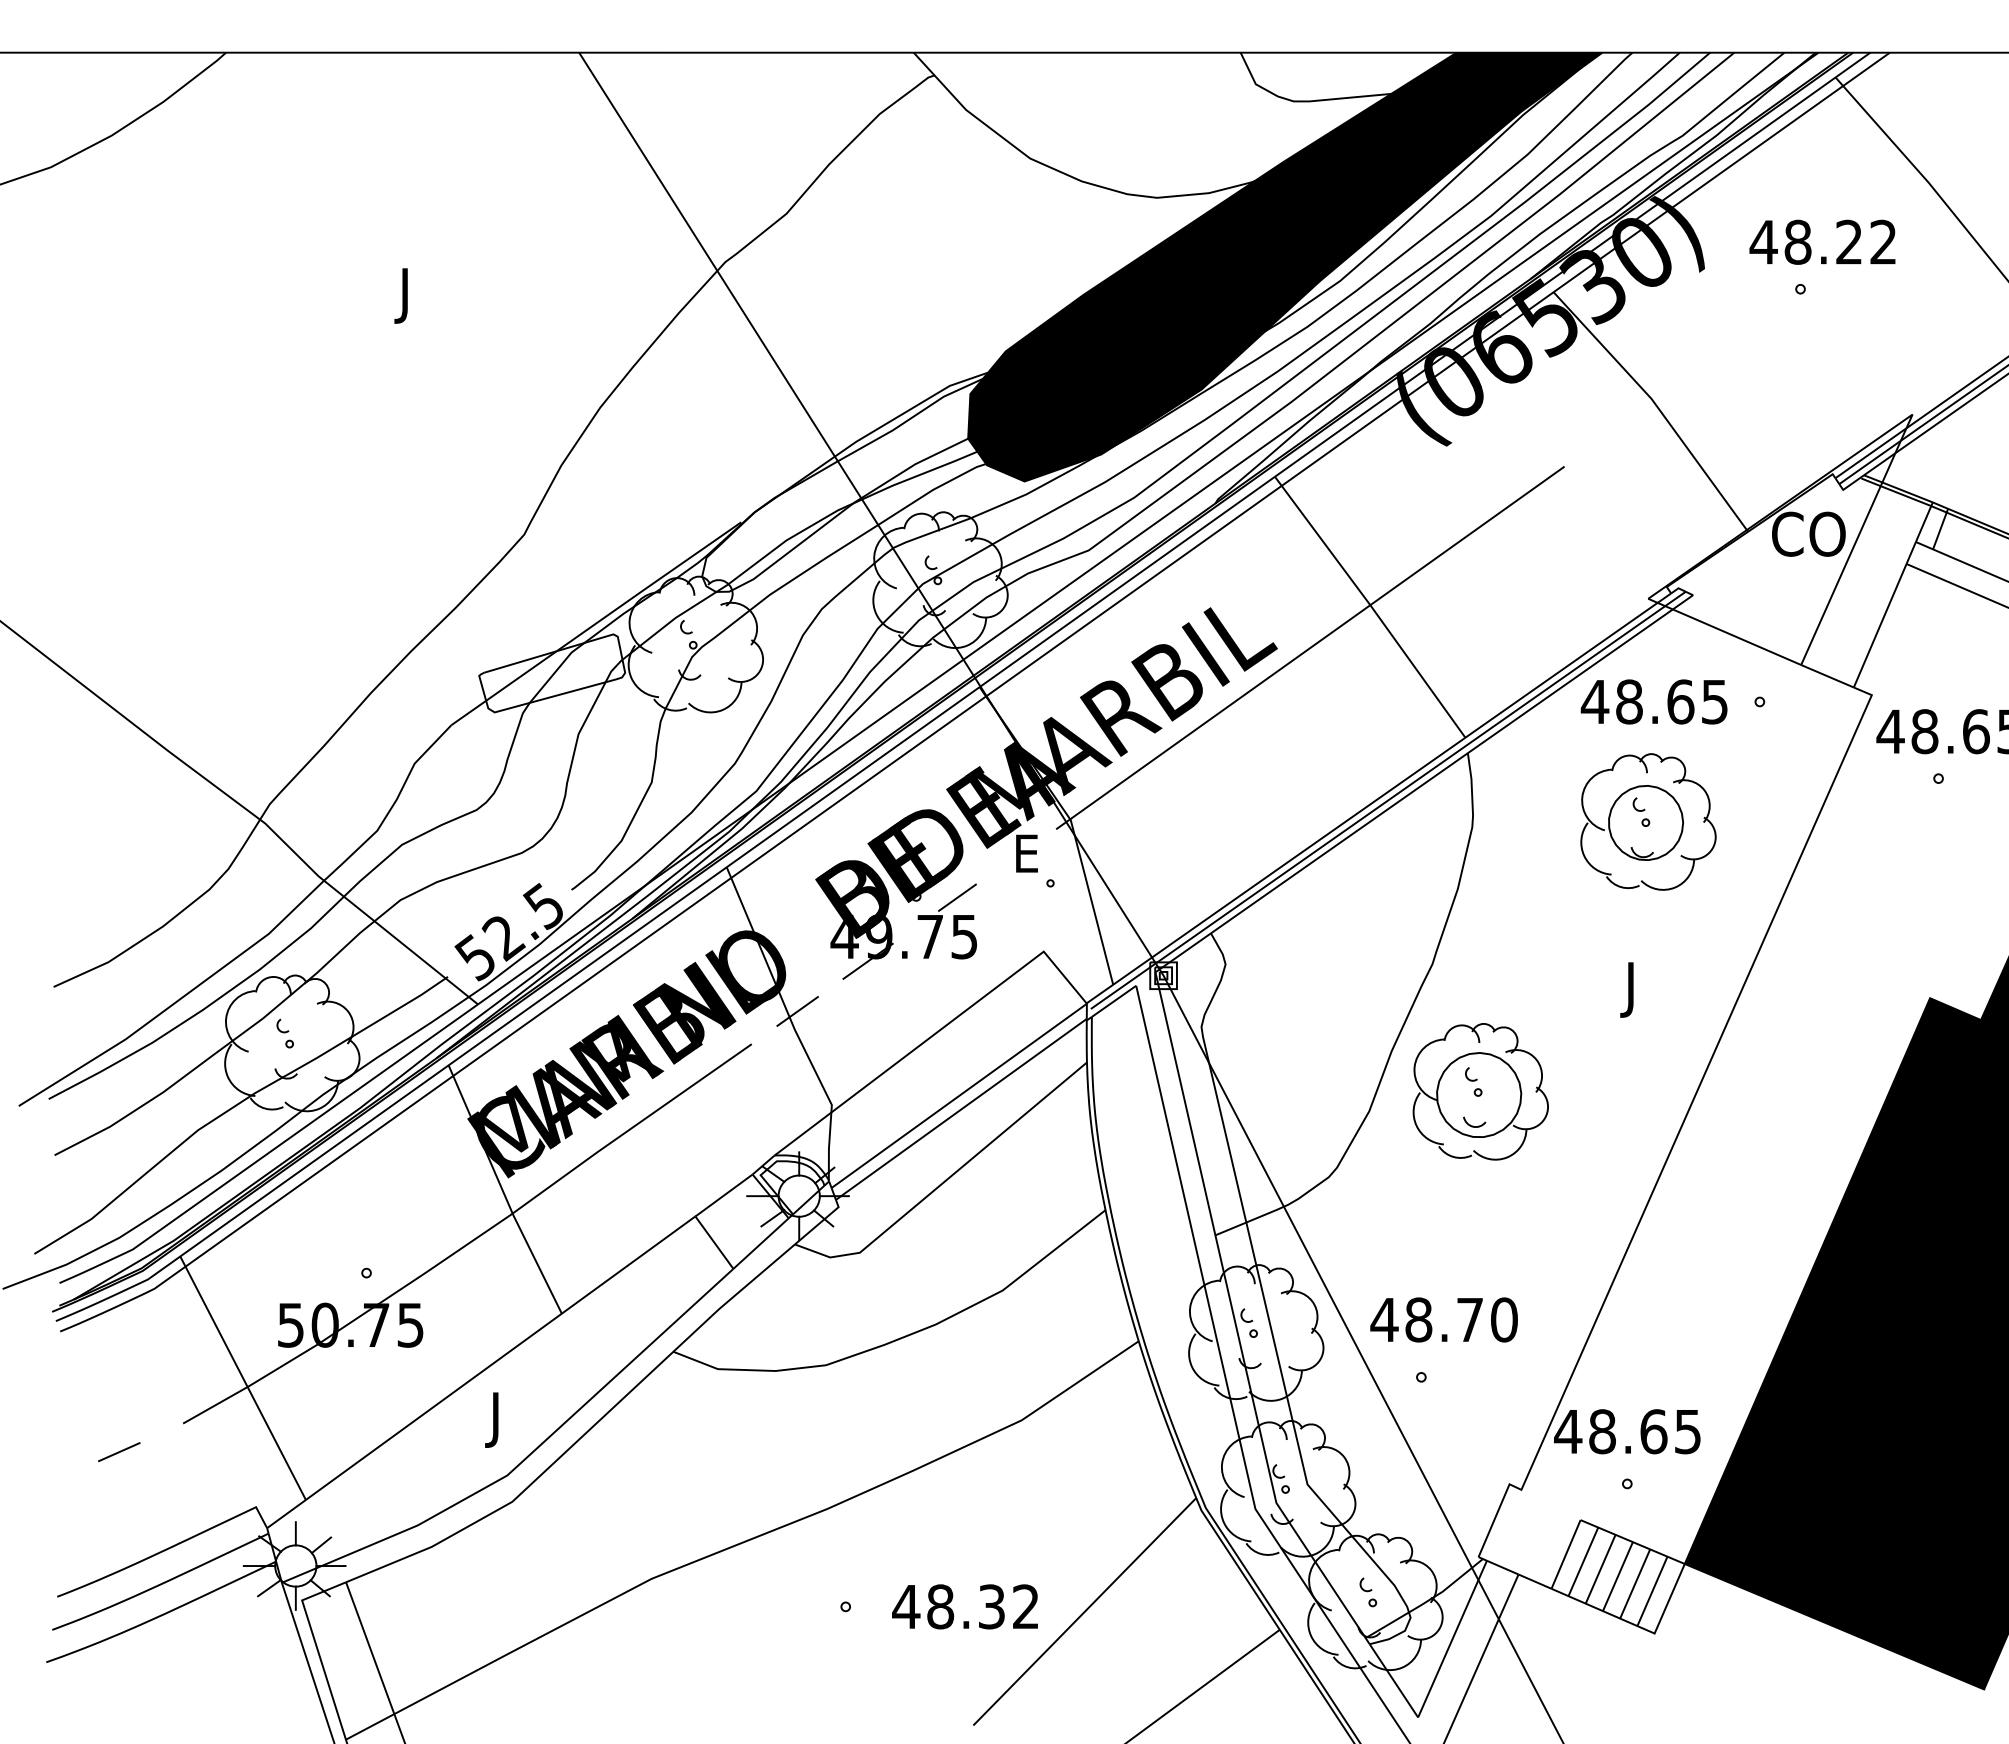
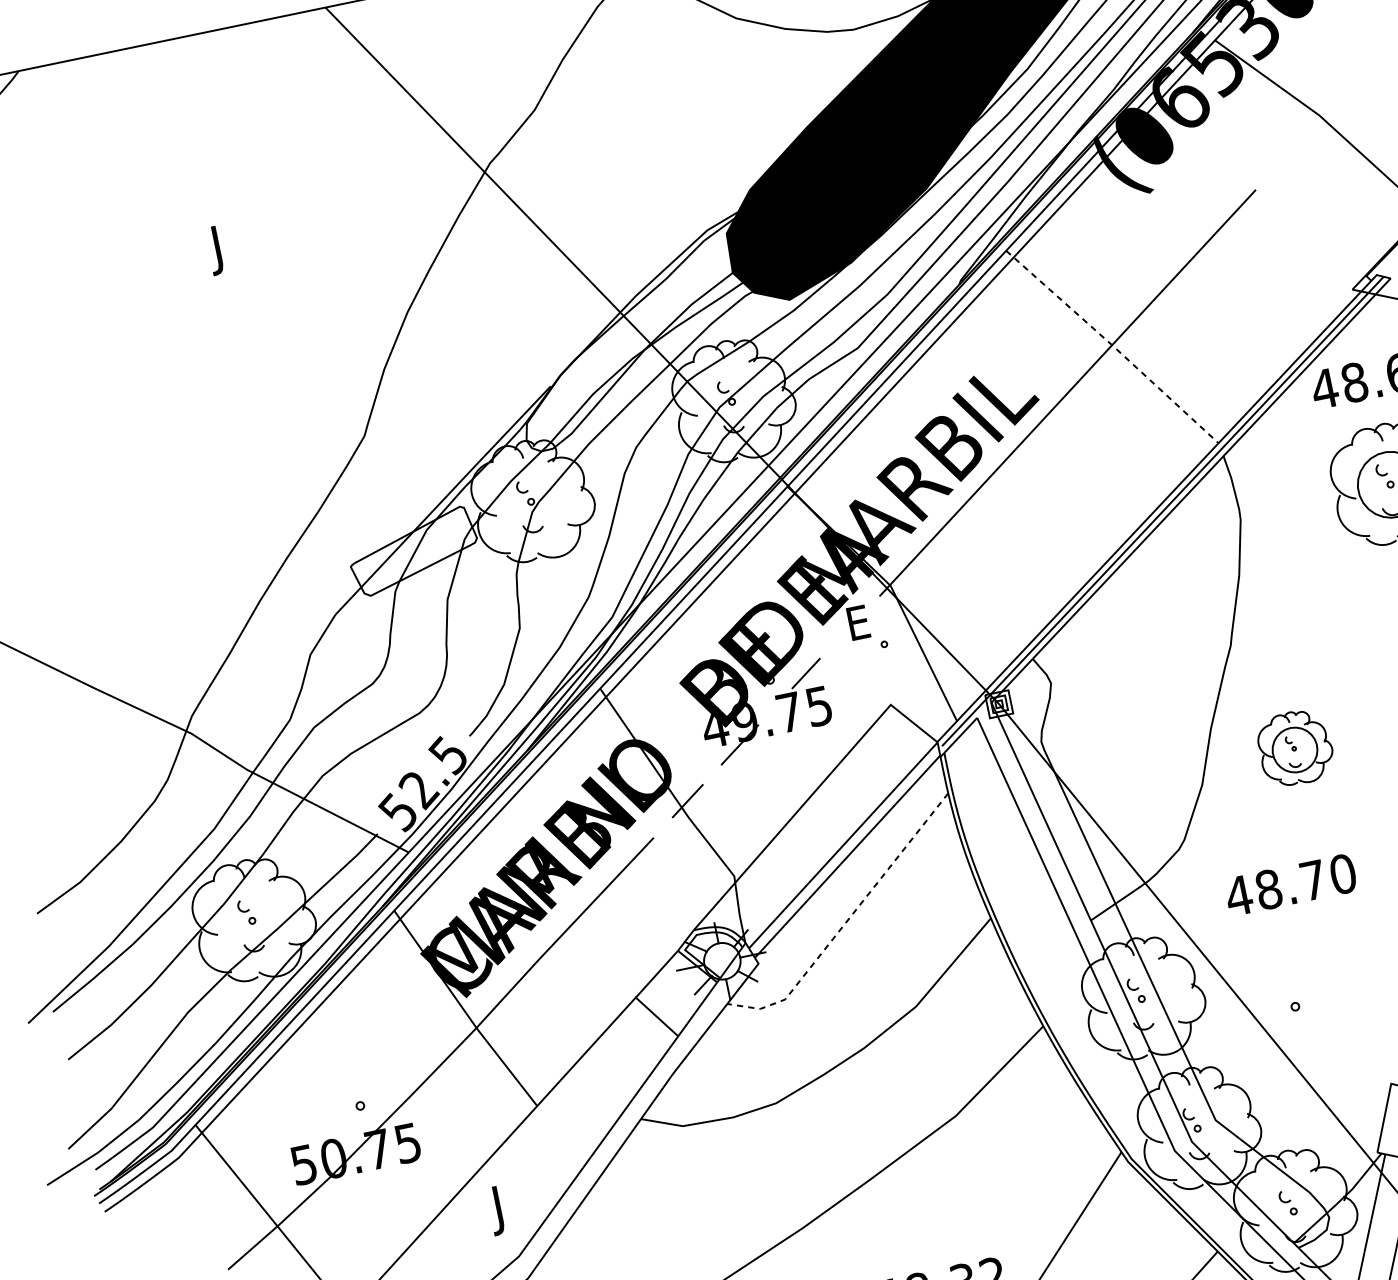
line: (1371, 606) -> (1113, 346), solid -> dashed
part: (1480, 1091) -> (1295, 747), size x0.6
line: (946, 1180) -> (847, 921), solid -> dashed
text: (1443, 1319) -> (1290, 884), moved

